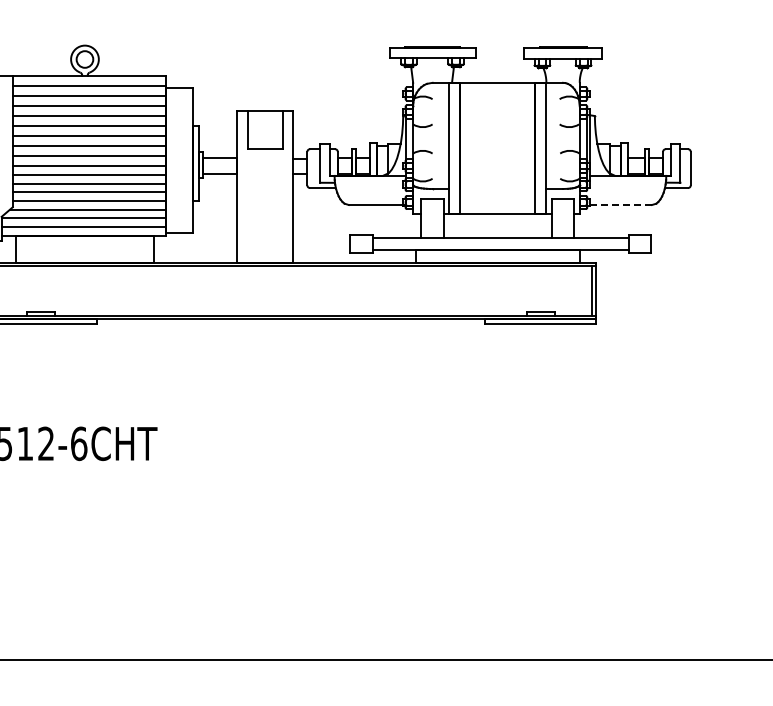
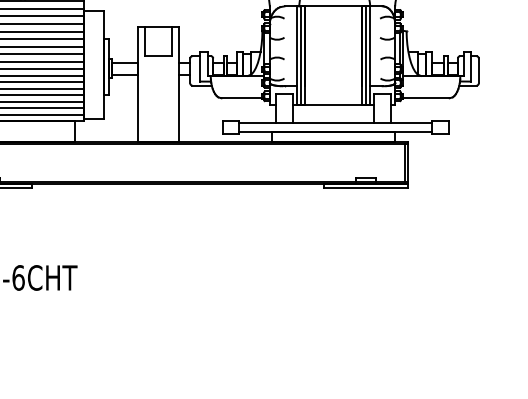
line: (454, 147) -> (300, 55), added
line: (540, 147) -> (365, 55), added
line: (620, 205) -> (425, 98), dashed -> solid

